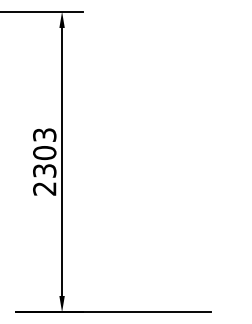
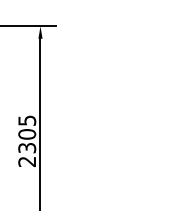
text: (44, 134) -> (27, 120), 2303 -> 2305

